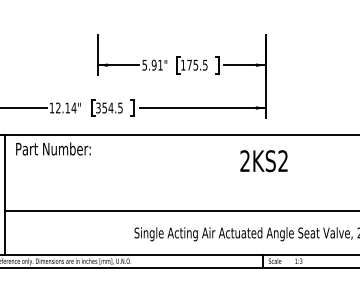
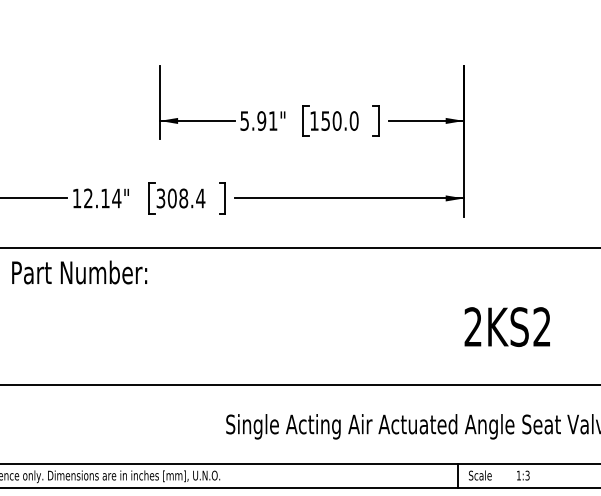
text: (197, 64) -> (340, 119), 175.5 -> 150.0
text: (112, 107) -> (186, 197), 354.5 -> 308.4
text: (263, 161) -> (506, 327), moved

